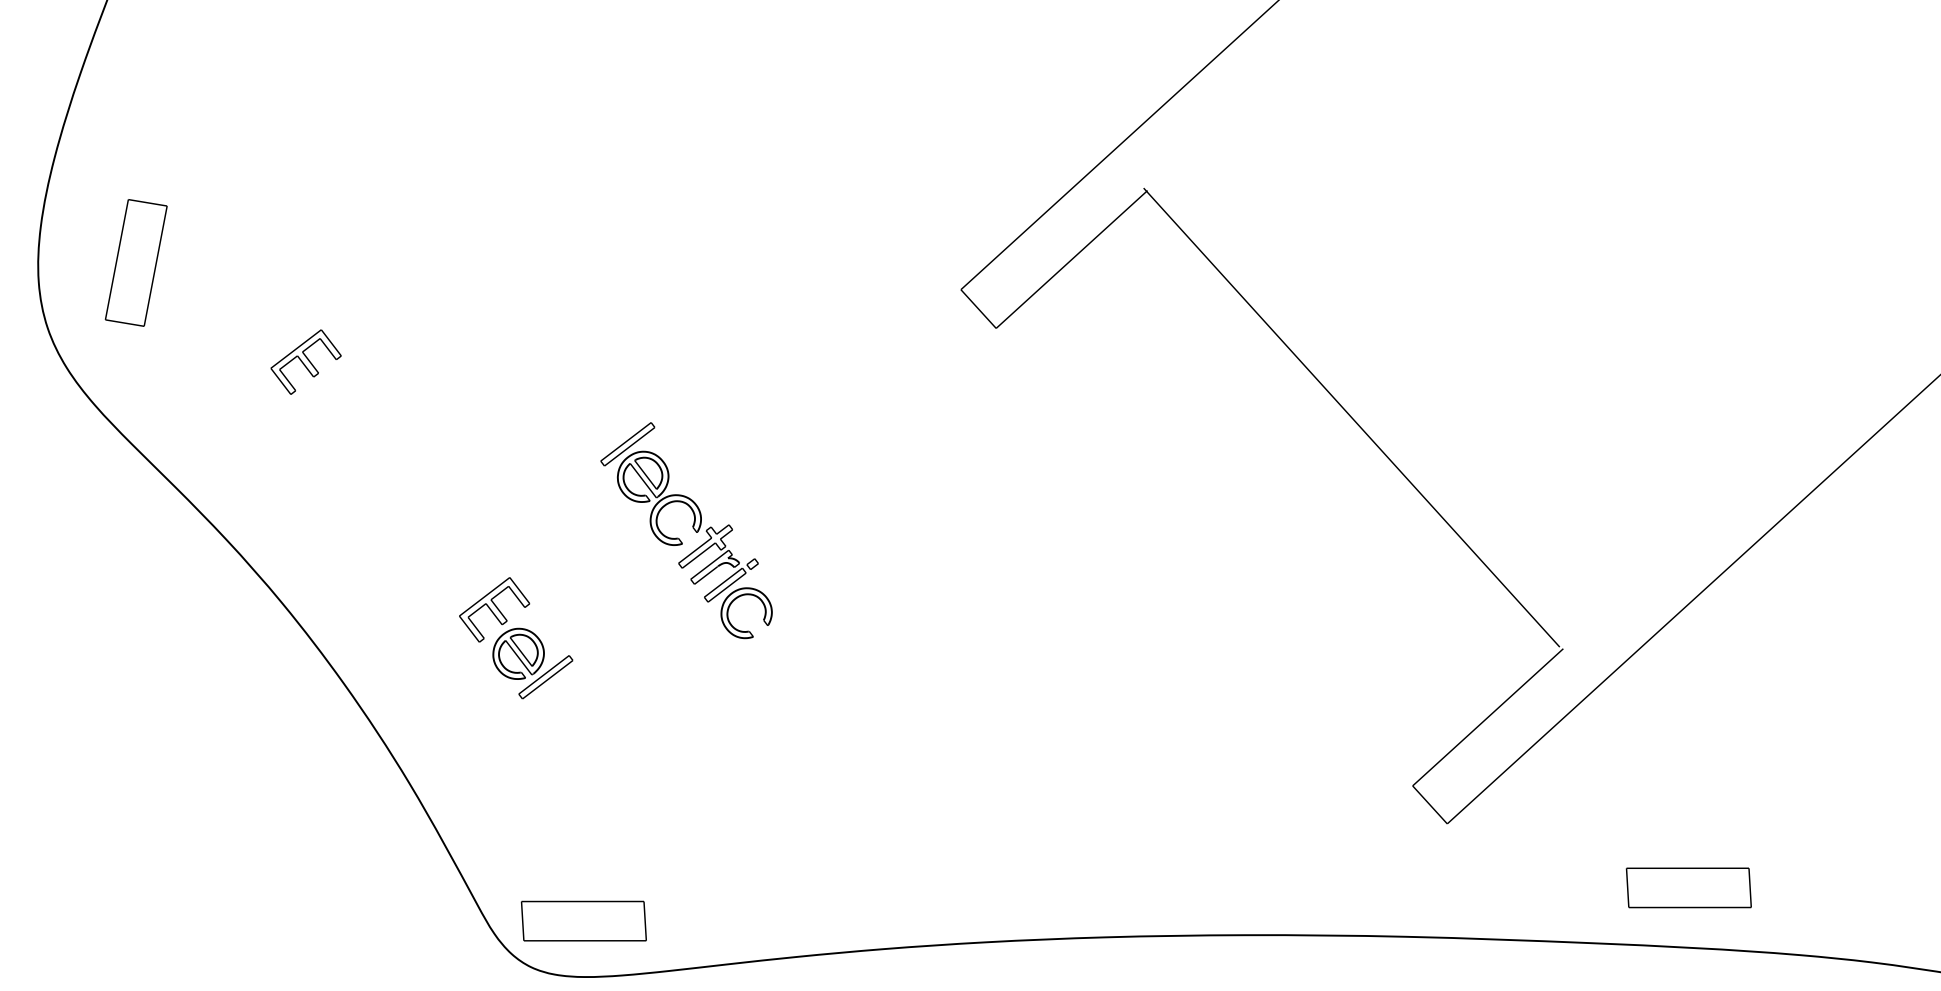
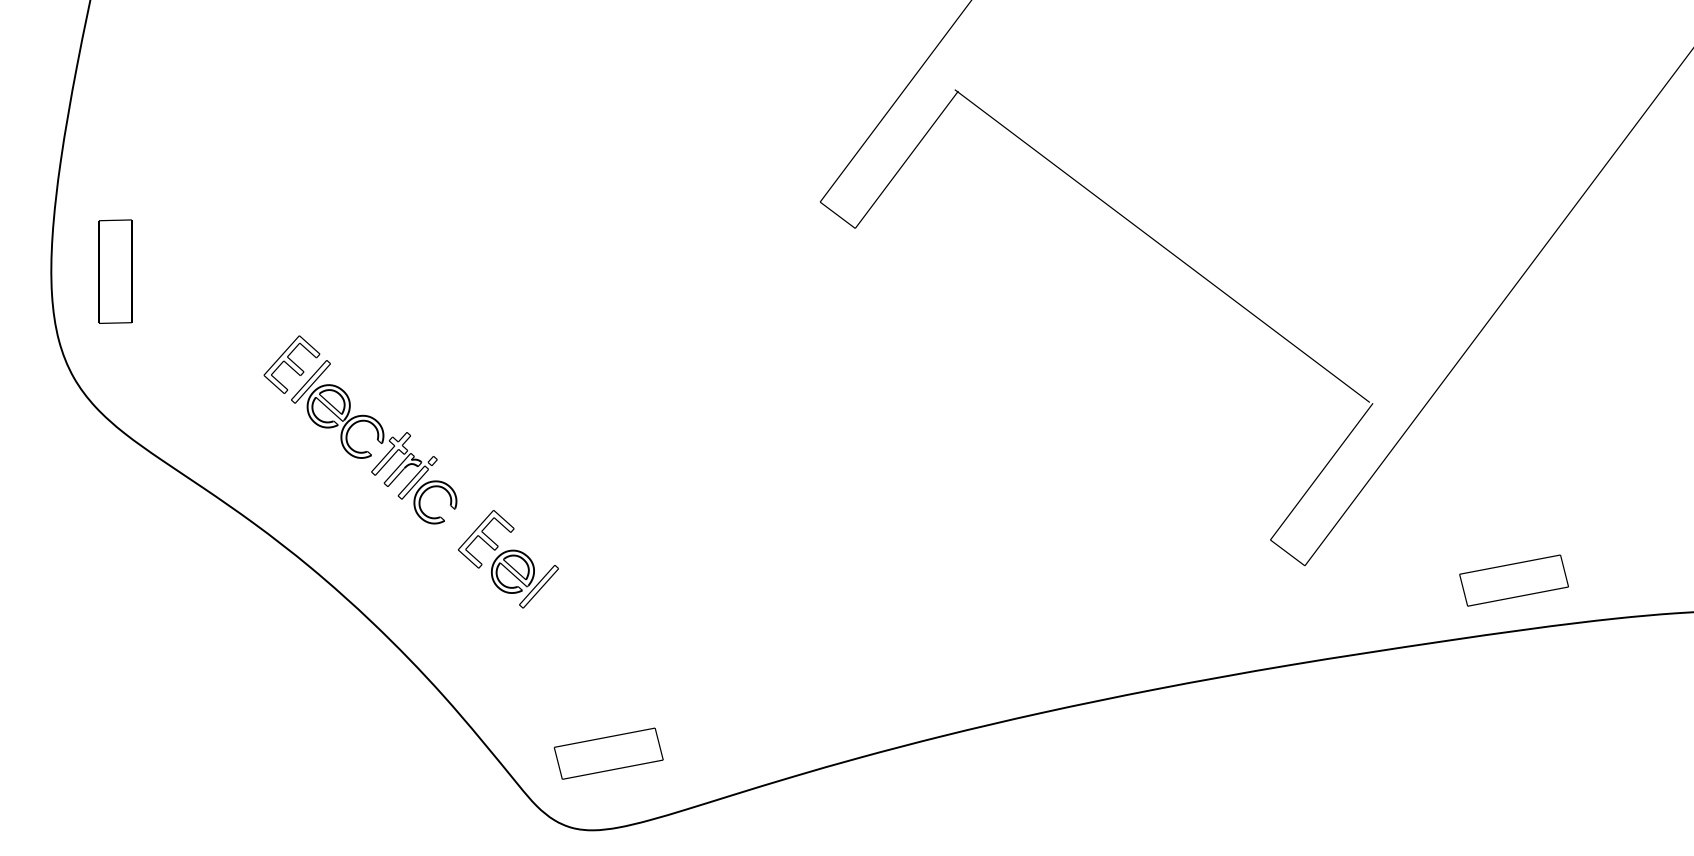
part: (136, 262) -> (115, 271), moved
part: (688, 529) -> (374, 442), moved
part: (583, 920) -> (608, 753), moved

